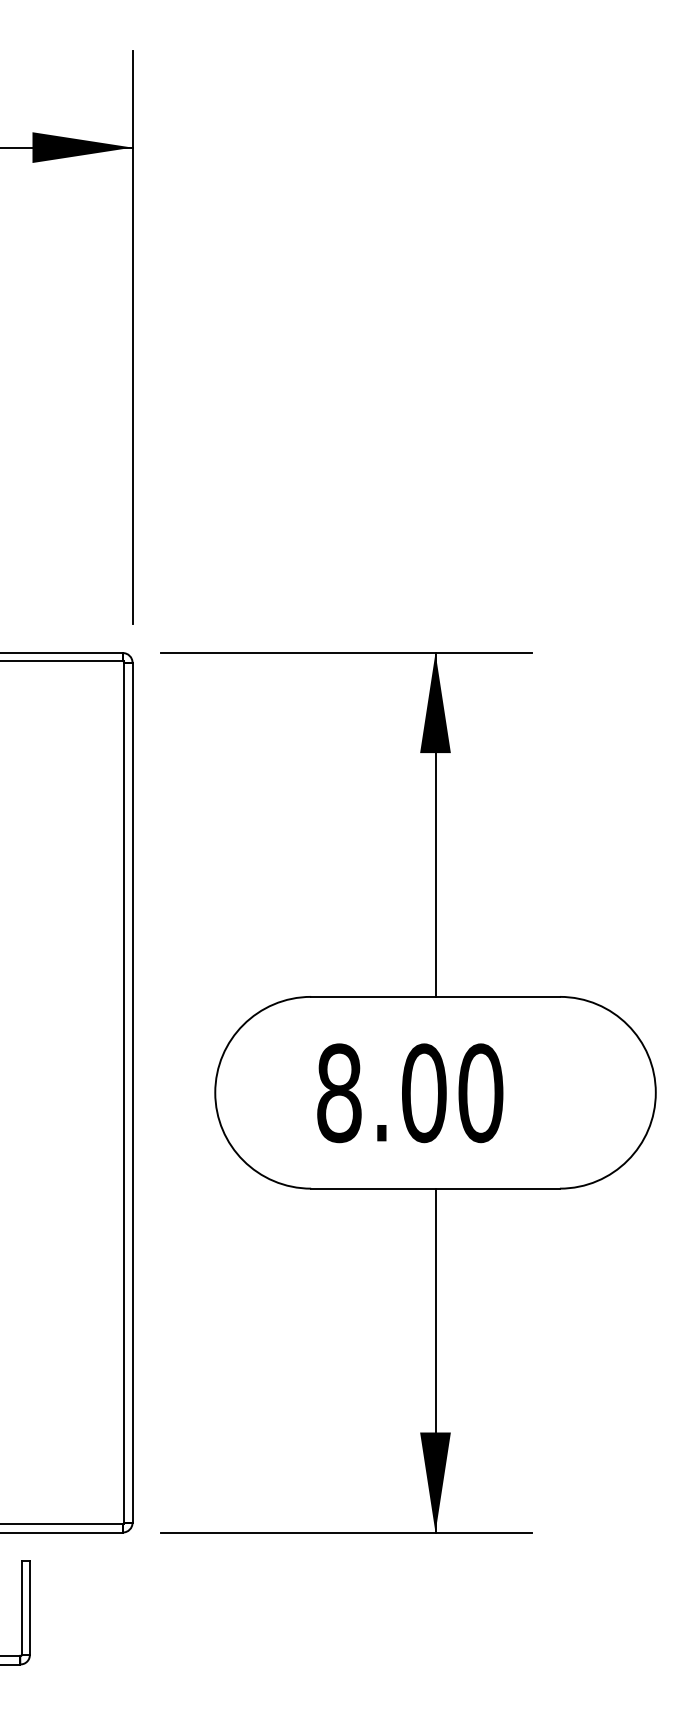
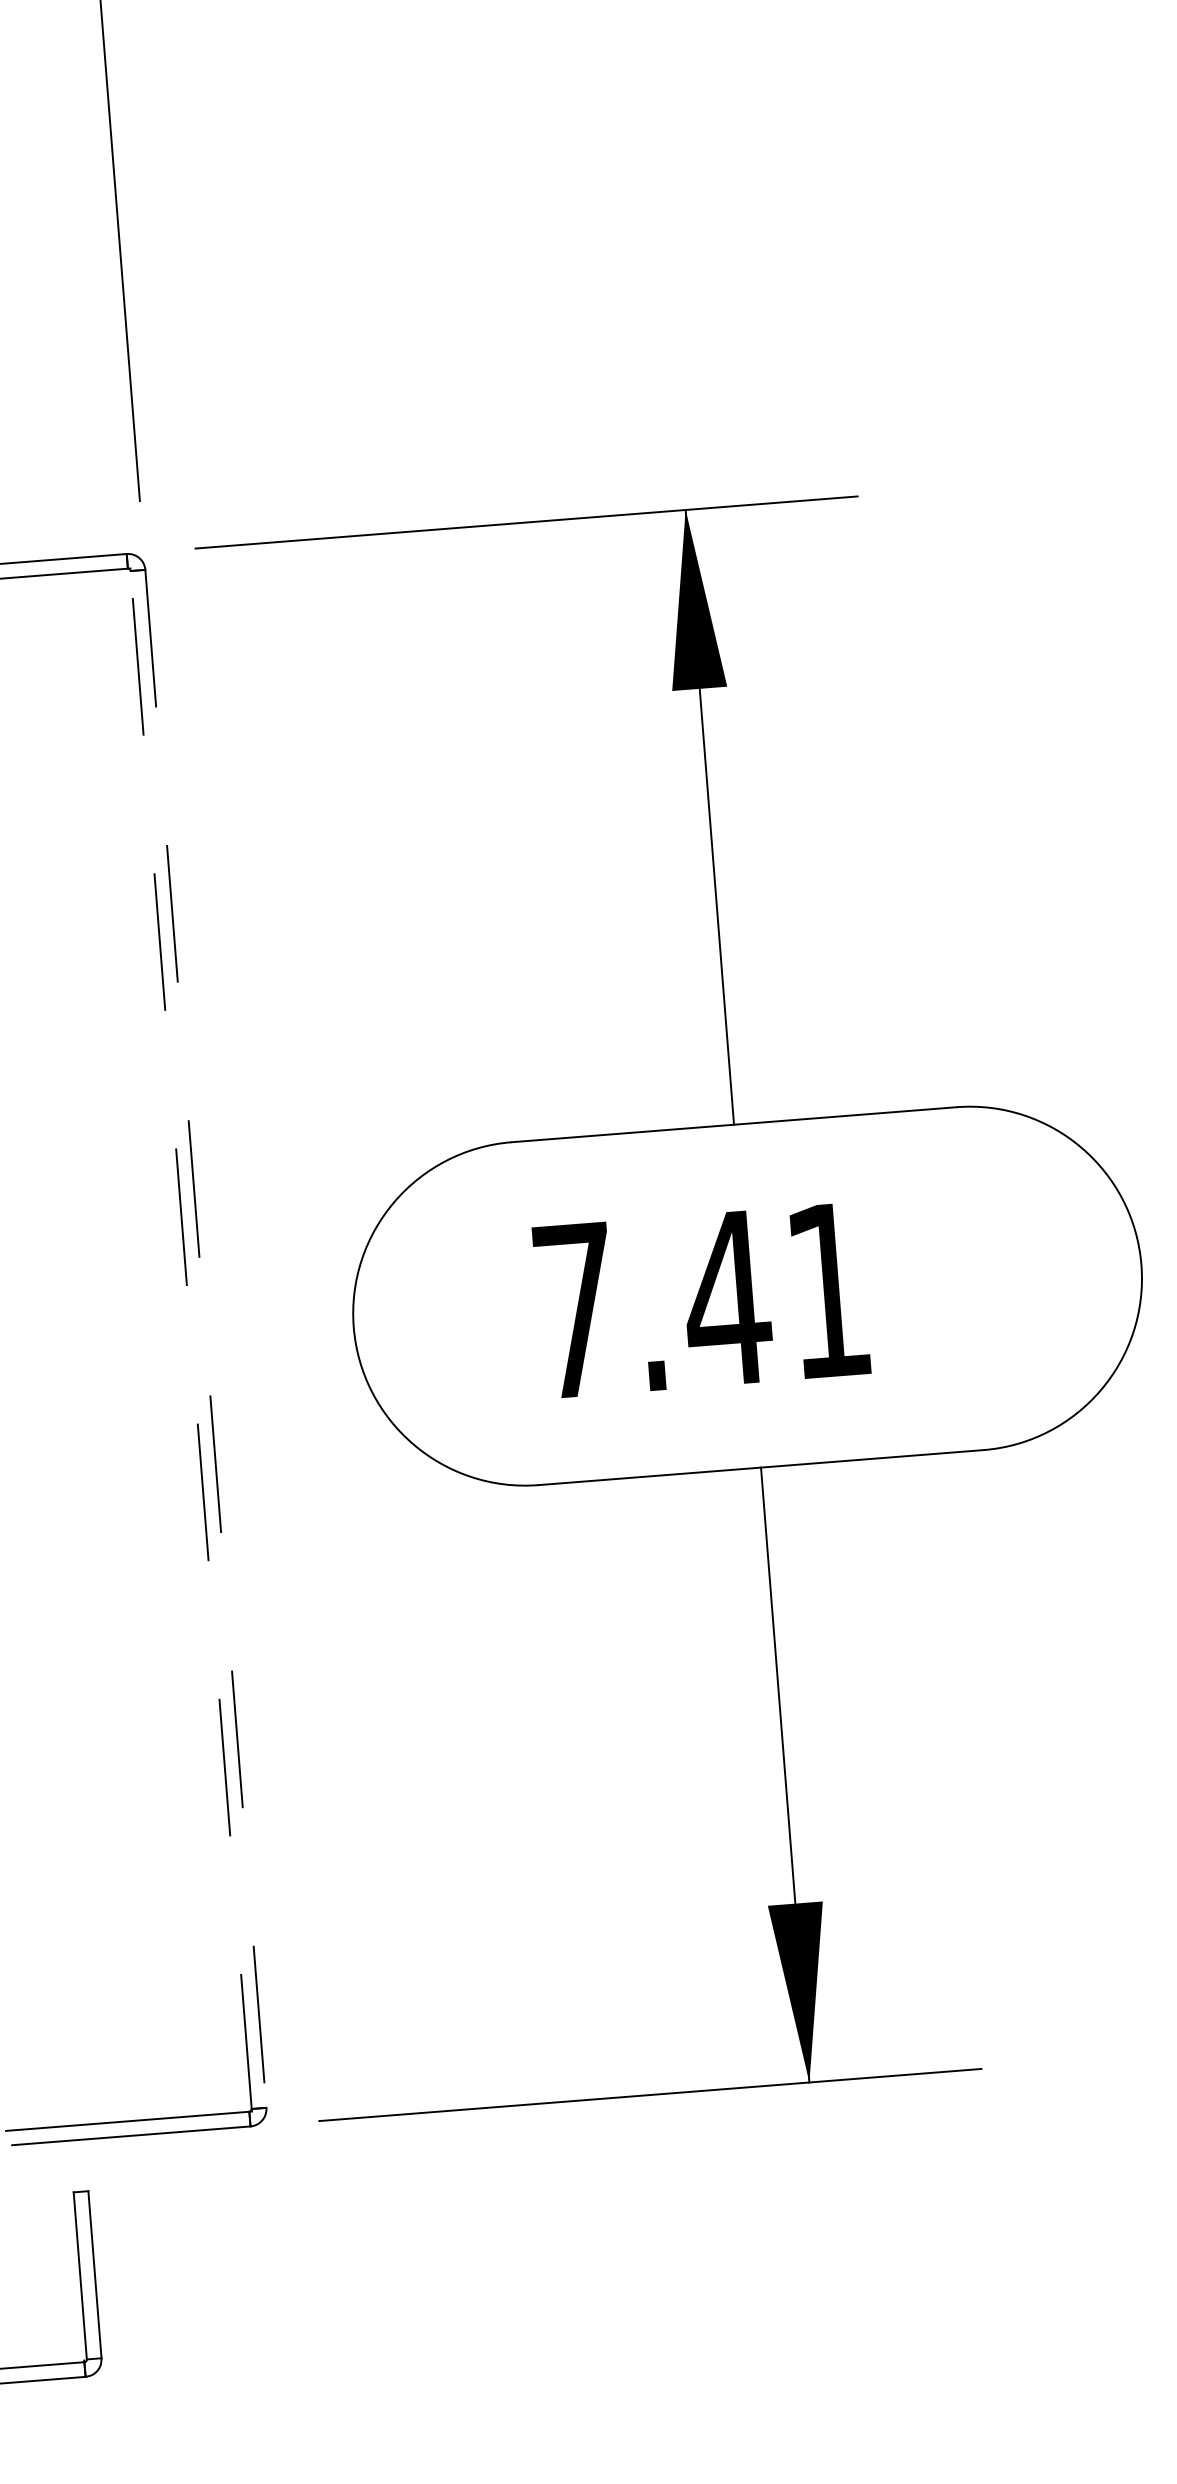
line: (124, 1092) -> (191, 1339), solid -> dashed
line: (132, 1093) -> (205, 1340), solid -> dashed
text: (410, 1093) -> (702, 1300), 8.00 -> 7.41

